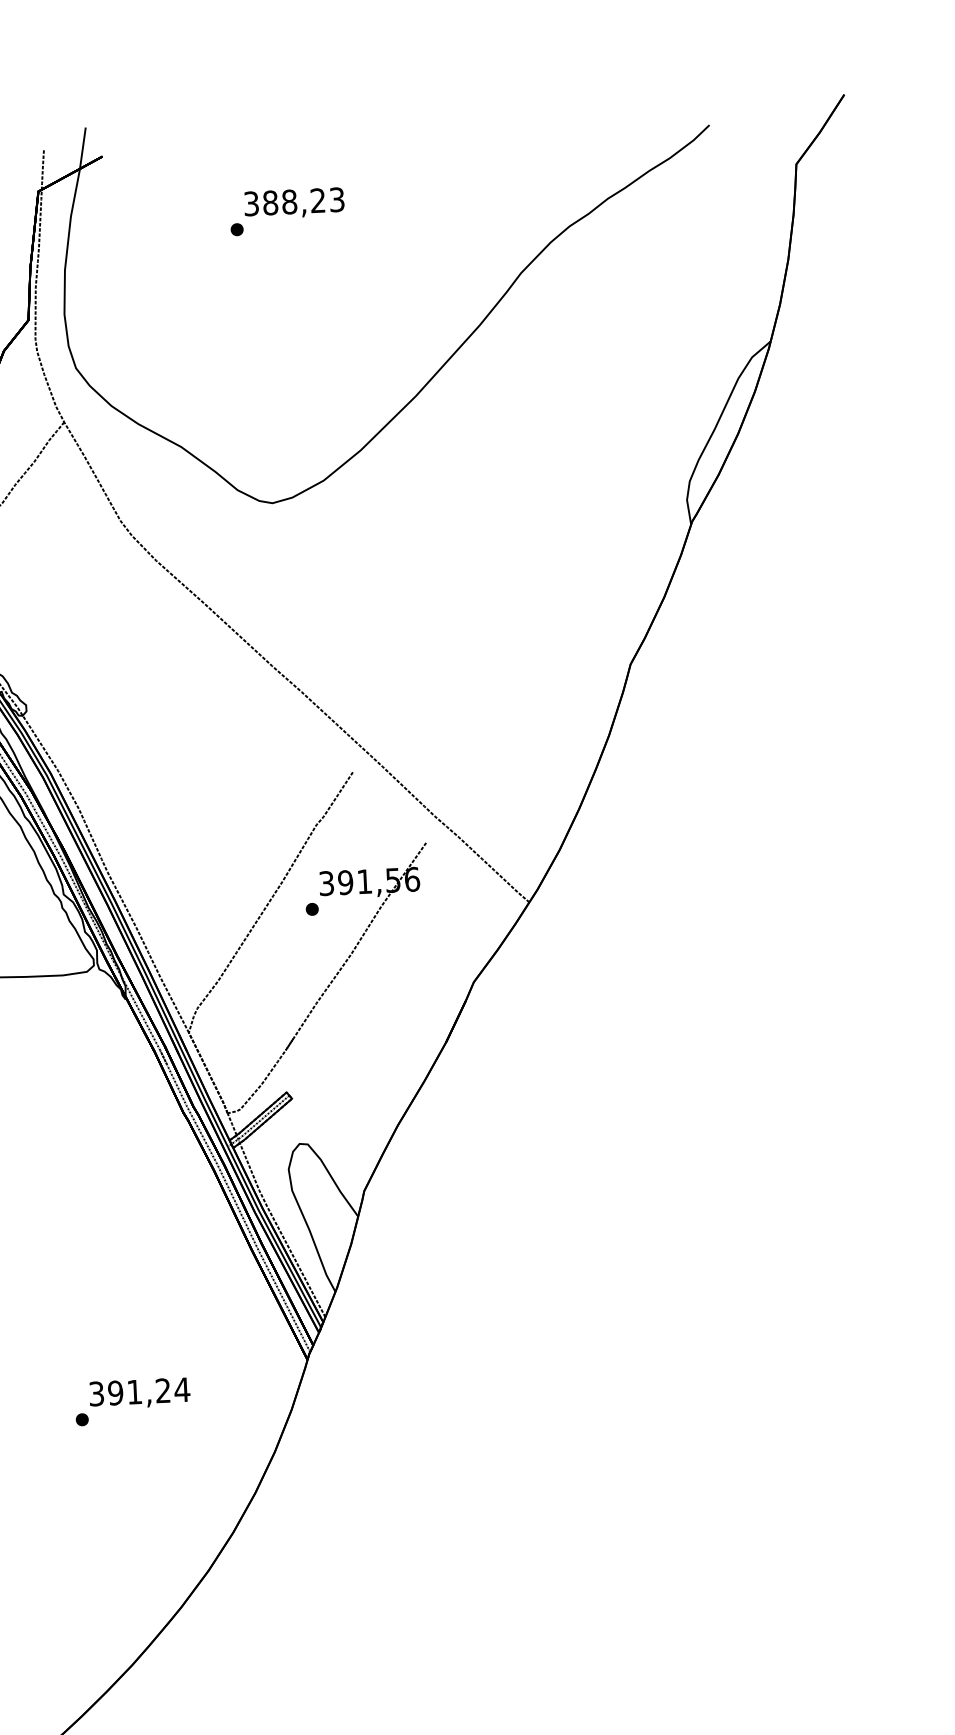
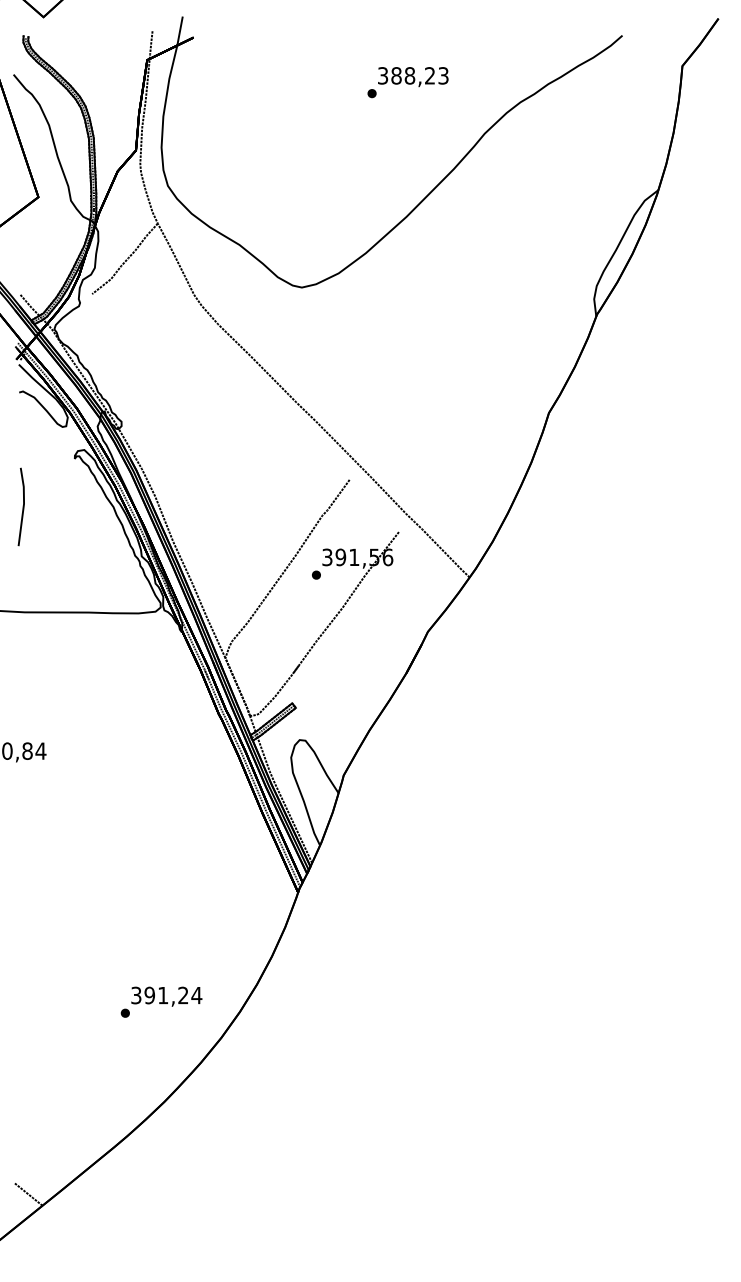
text: (286, 211) -> (407, 82), moved
text: (132, 1400) -> (161, 1001), moved

